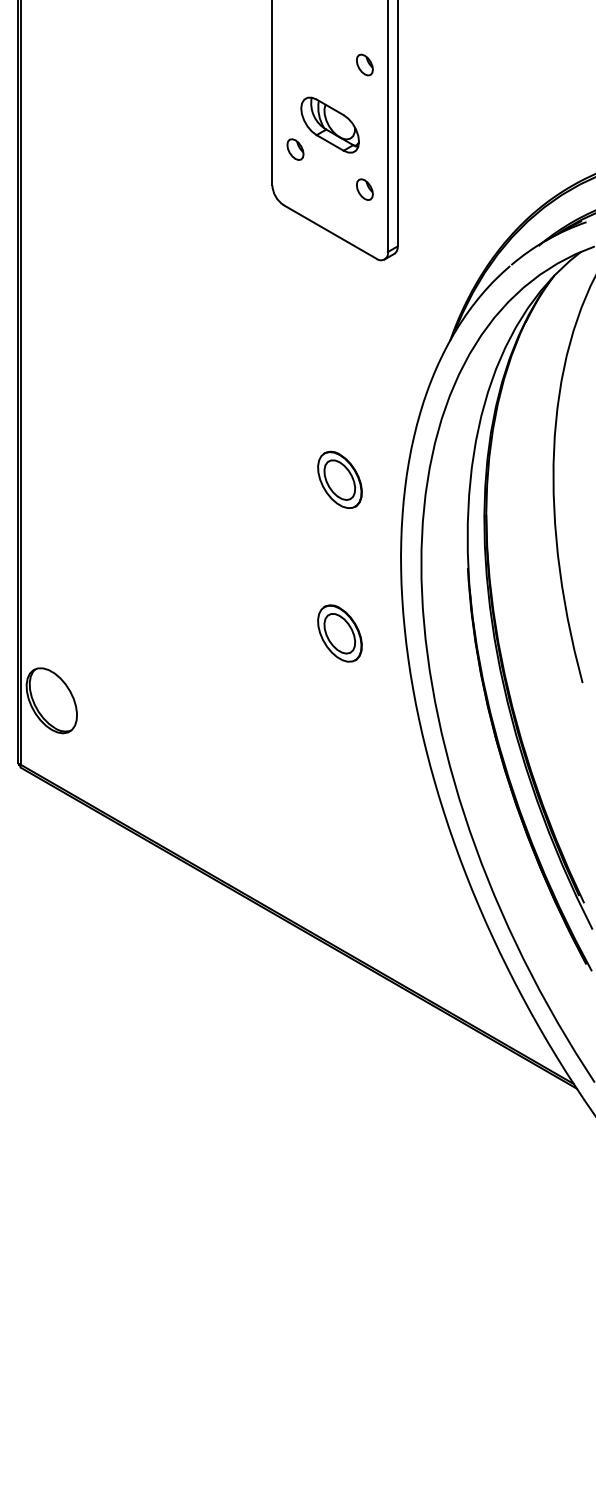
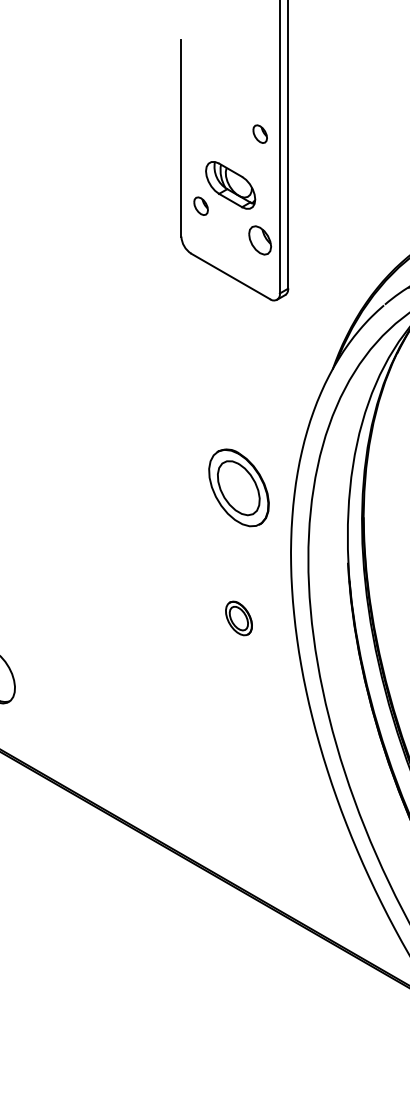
part: (364, 189) -> (259, 240), size x1.6
part: (339, 479) -> (238, 487), size x1.6
part: (339, 633) -> (238, 618), size x0.7

